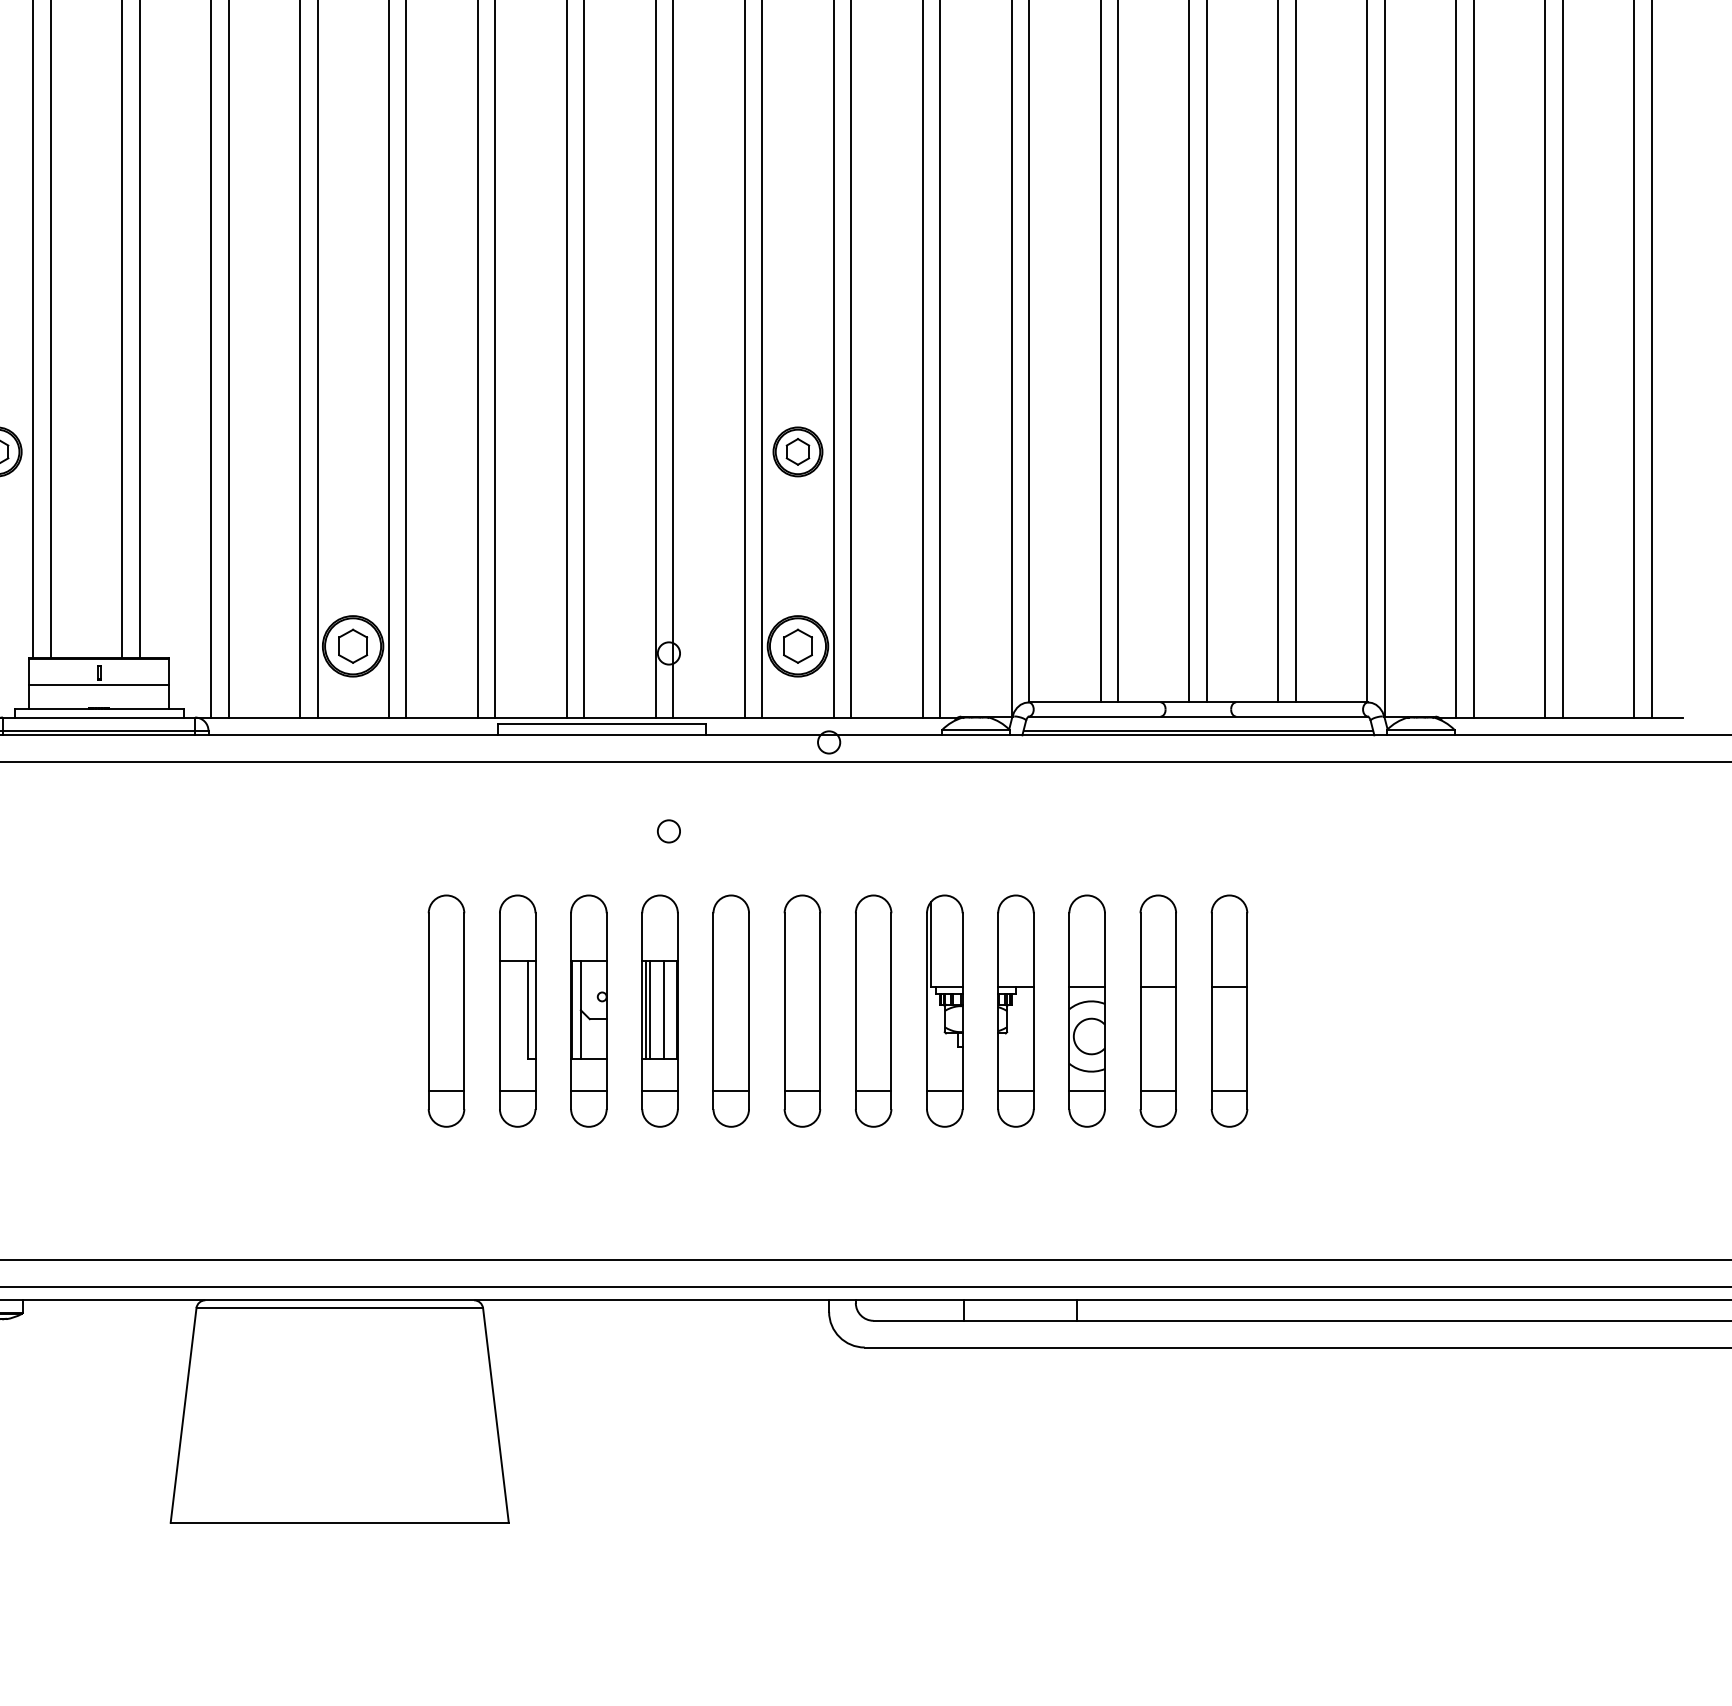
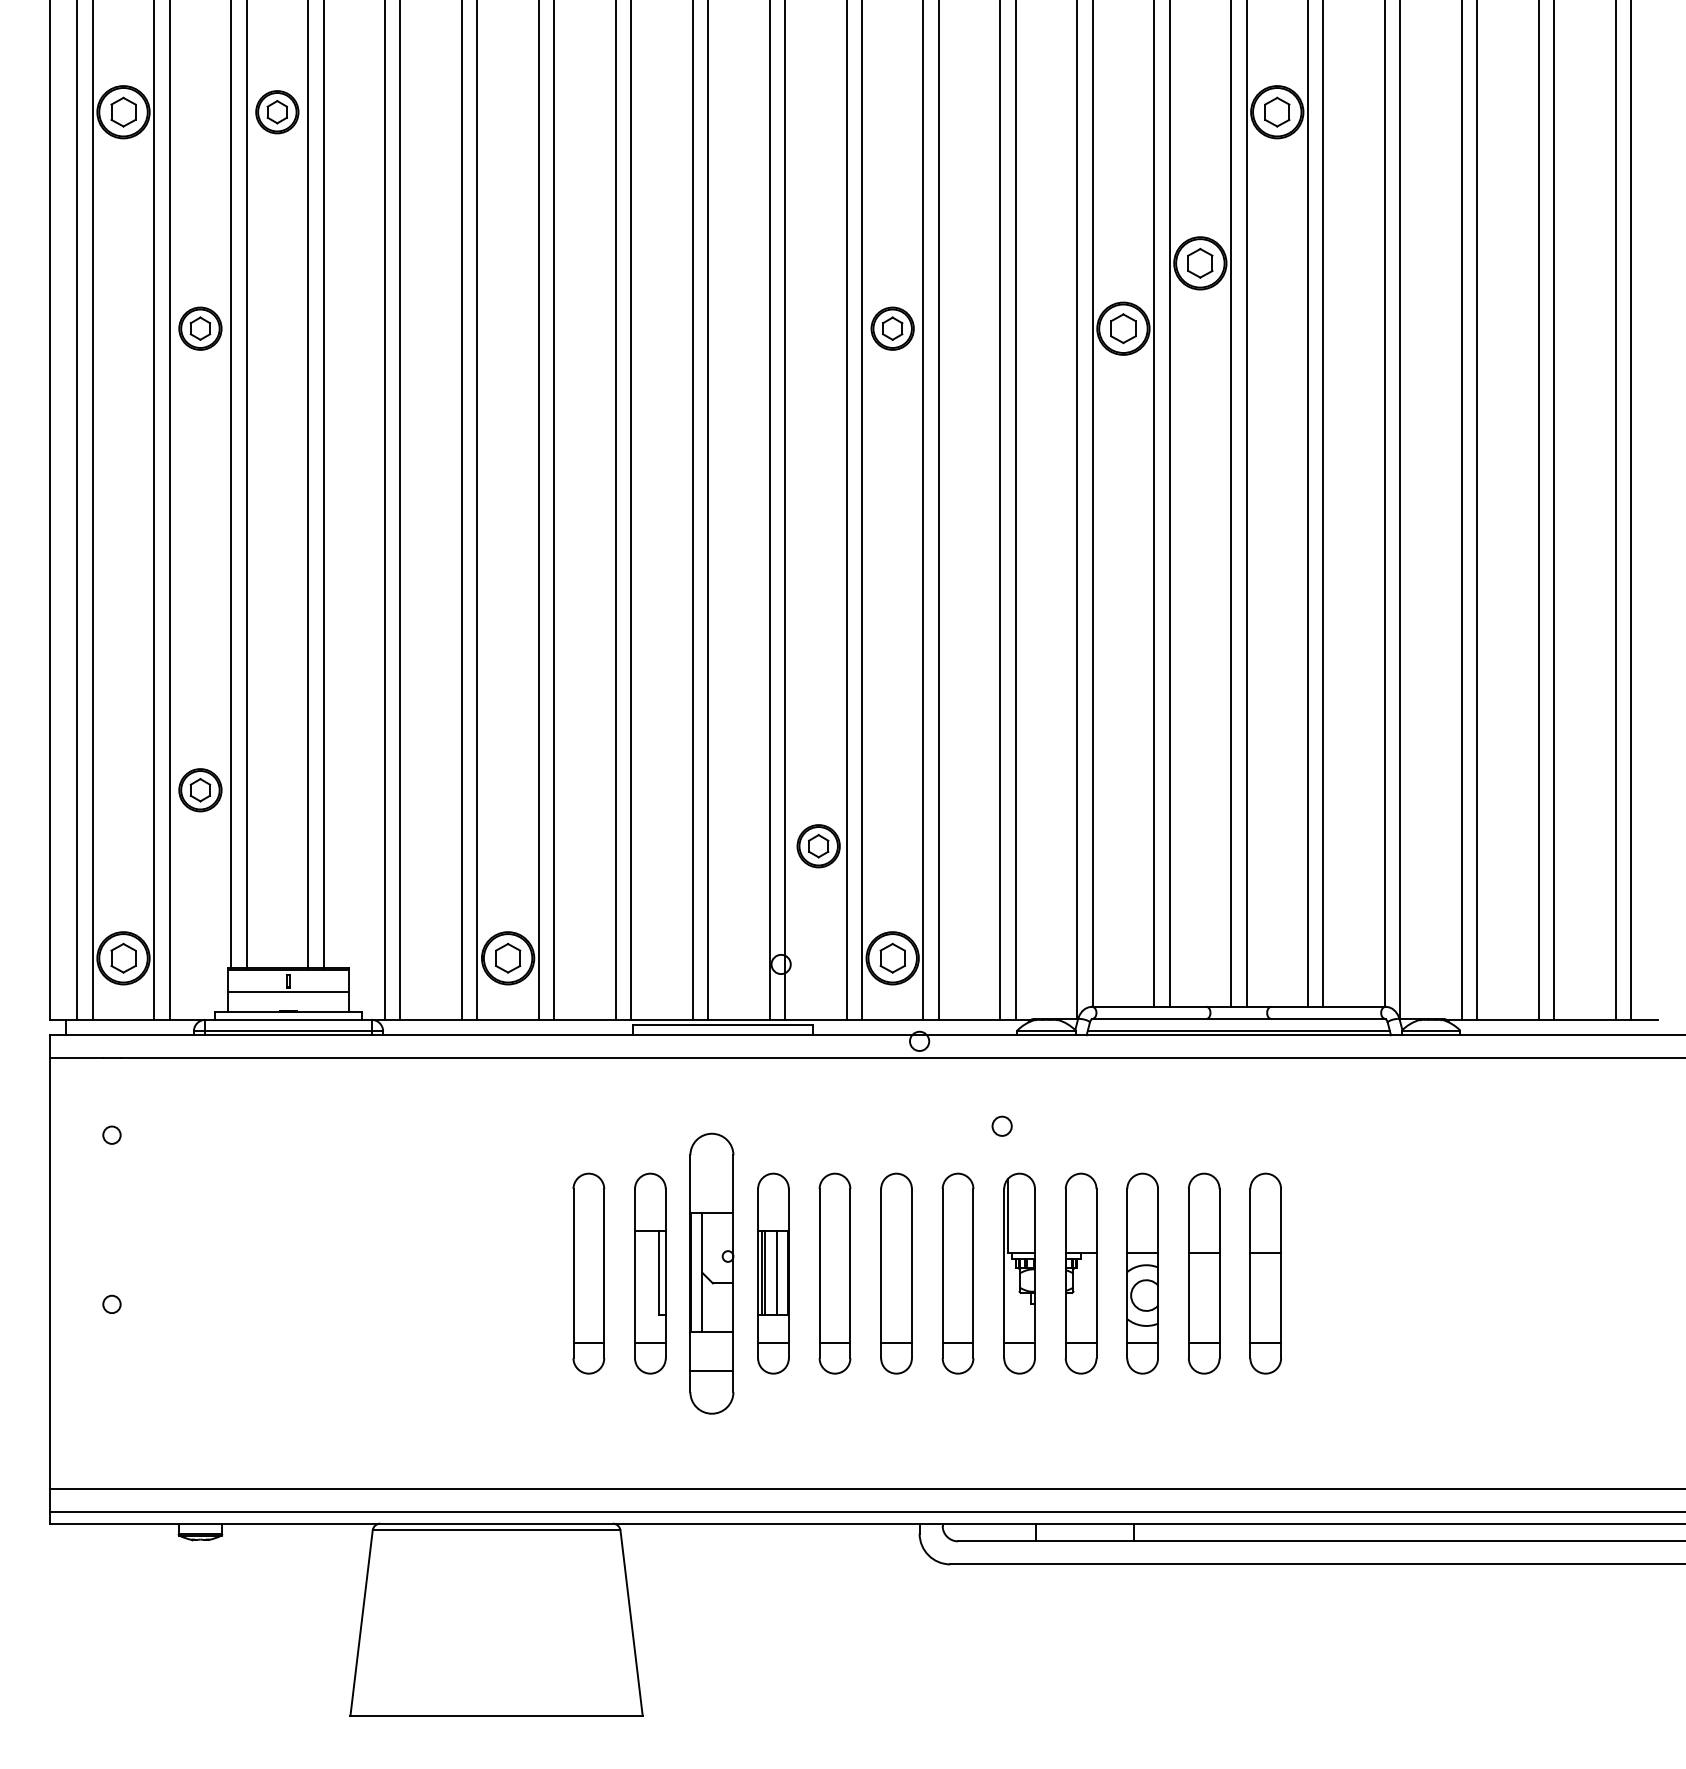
part: (797, 452) -> (818, 846), moved
circle: (668, 830) -> (1001, 1125), moved
part: (588, 1010) -> (711, 1273), size x1.4

